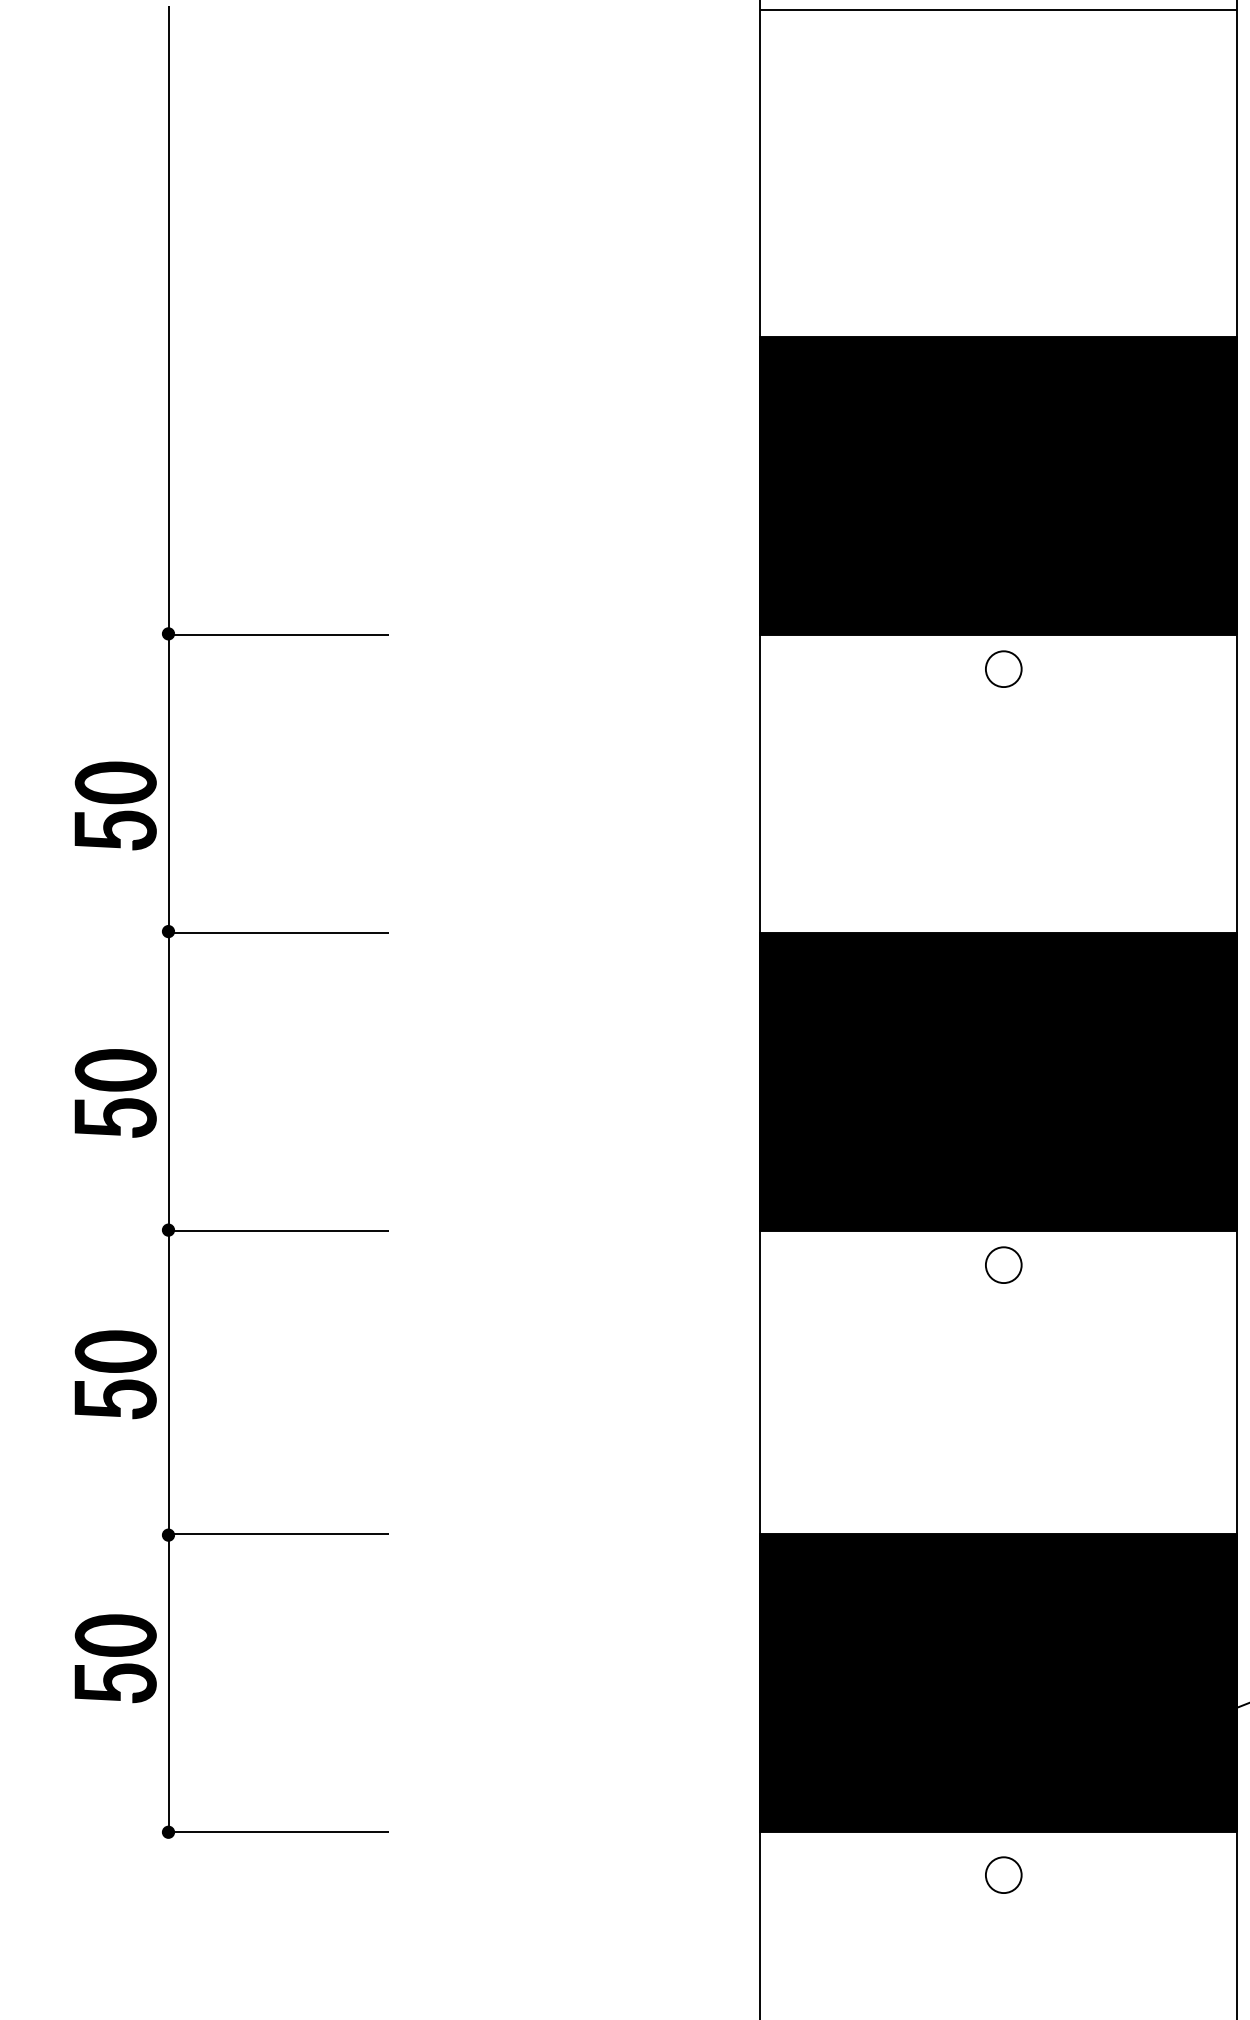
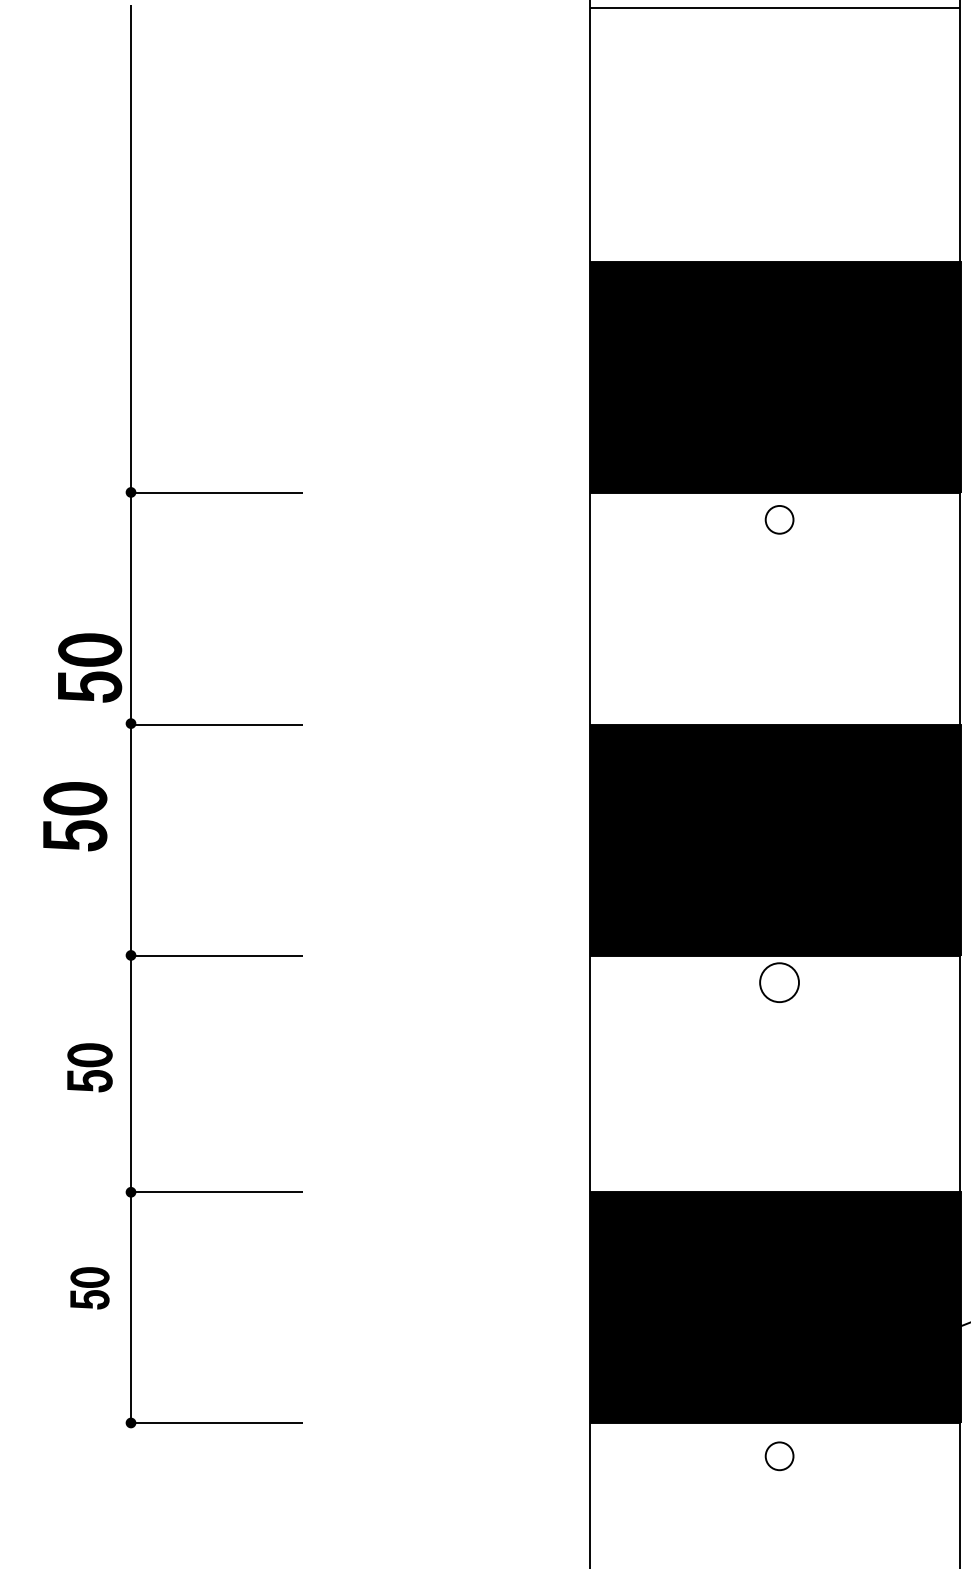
part: (115, 805) -> (89, 667), moved
part: (115, 1093) -> (75, 816), moved
part: (1003, 1264) -> (779, 982), size x1.4
part: (115, 1374) -> (89, 1067), size x0.7
part: (115, 1658) -> (89, 1288), size x0.6

